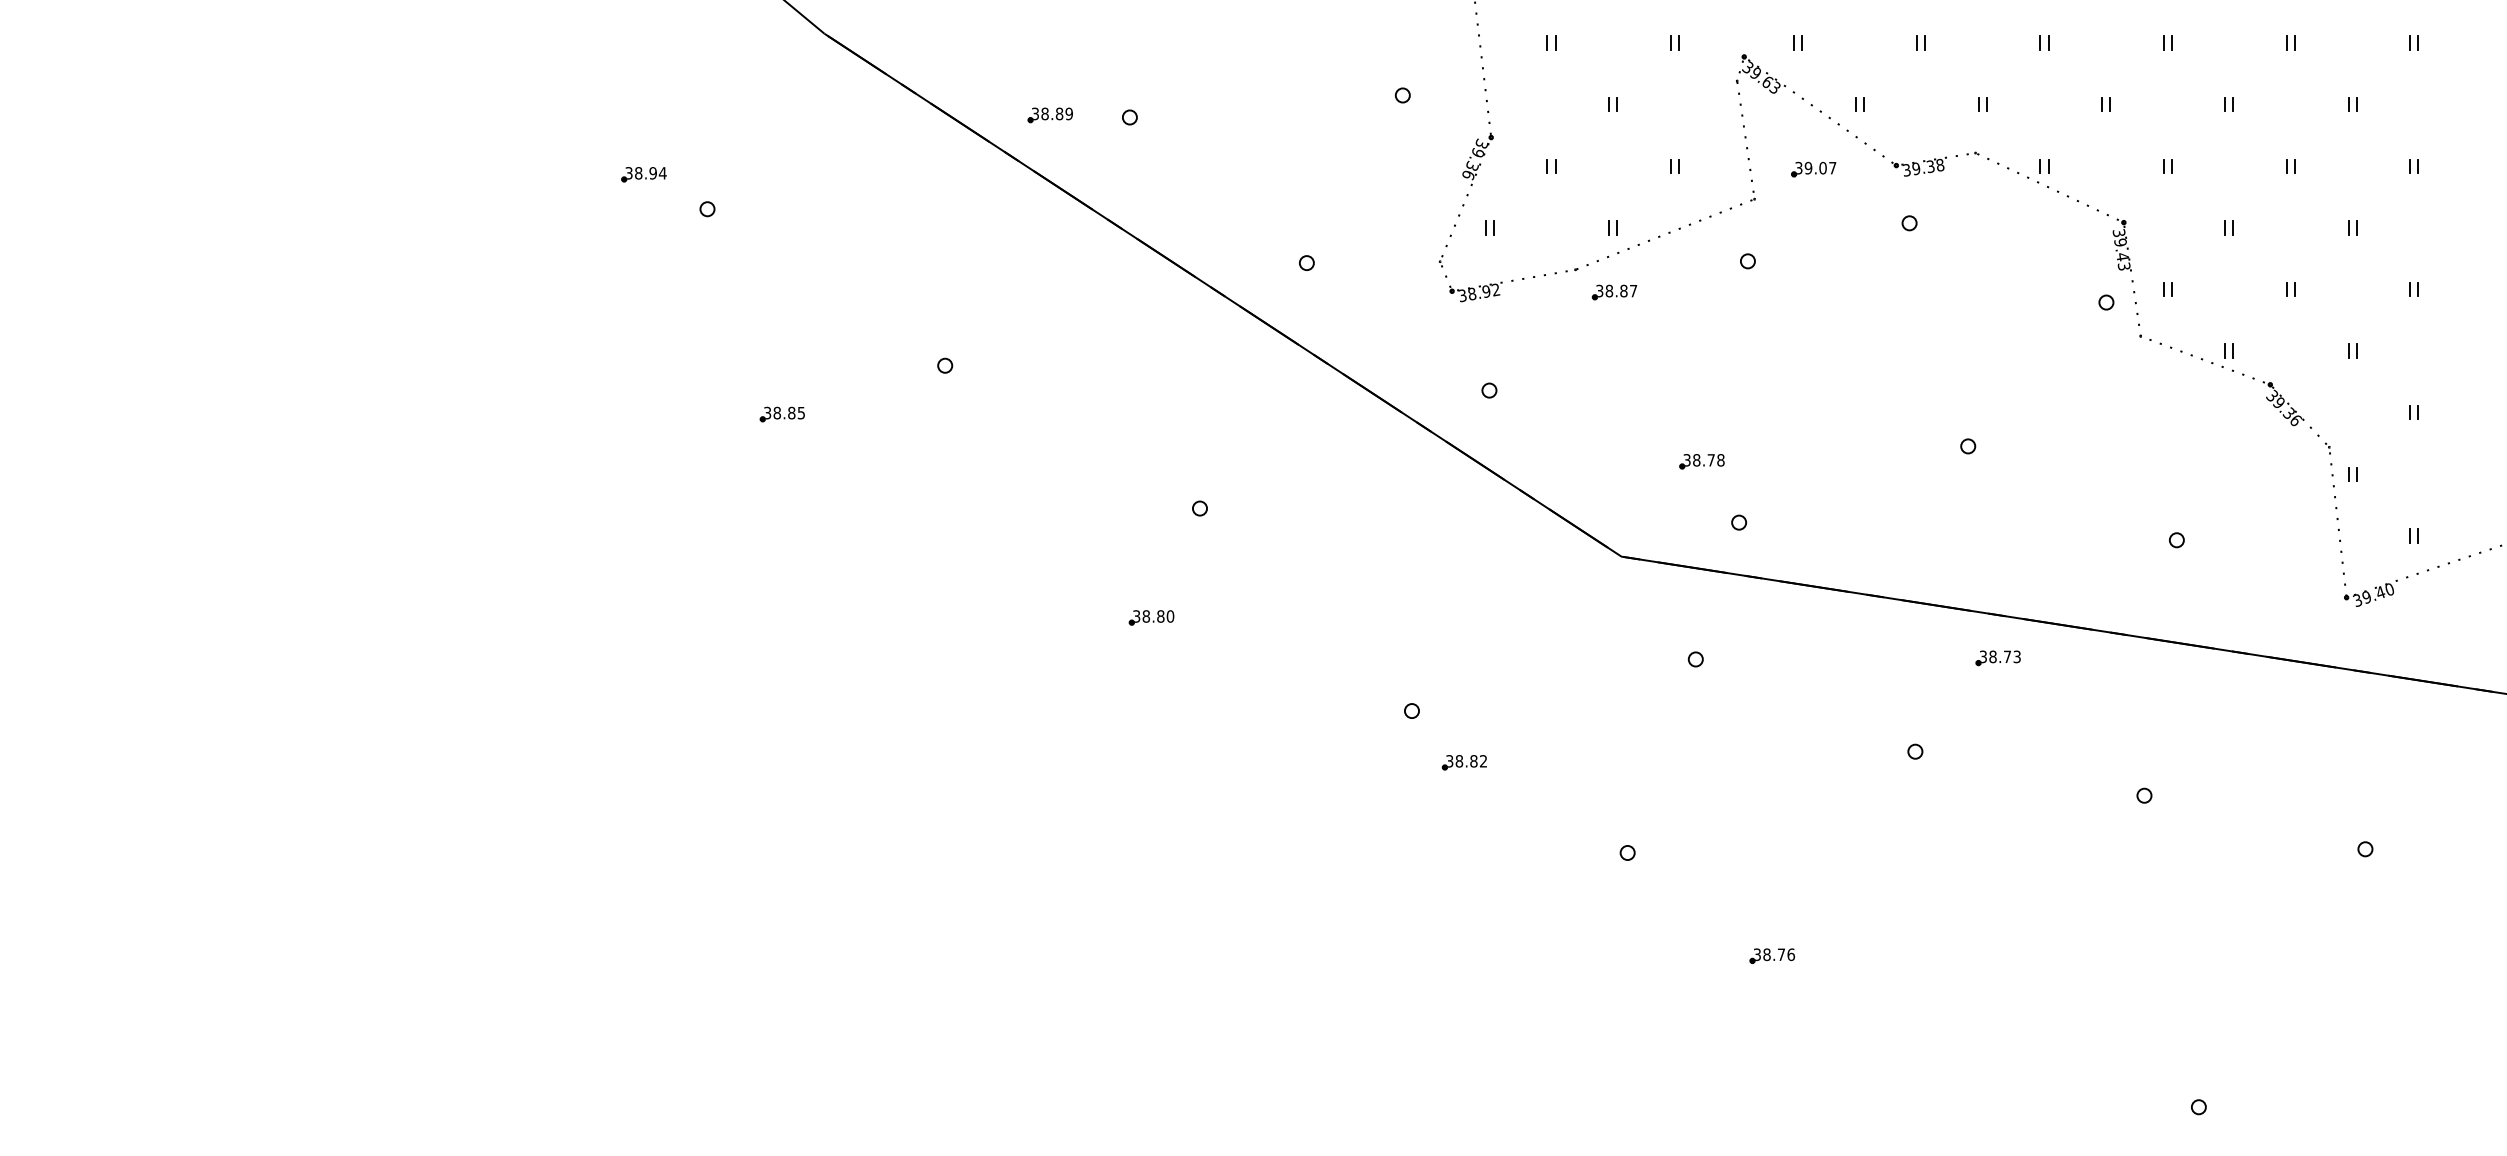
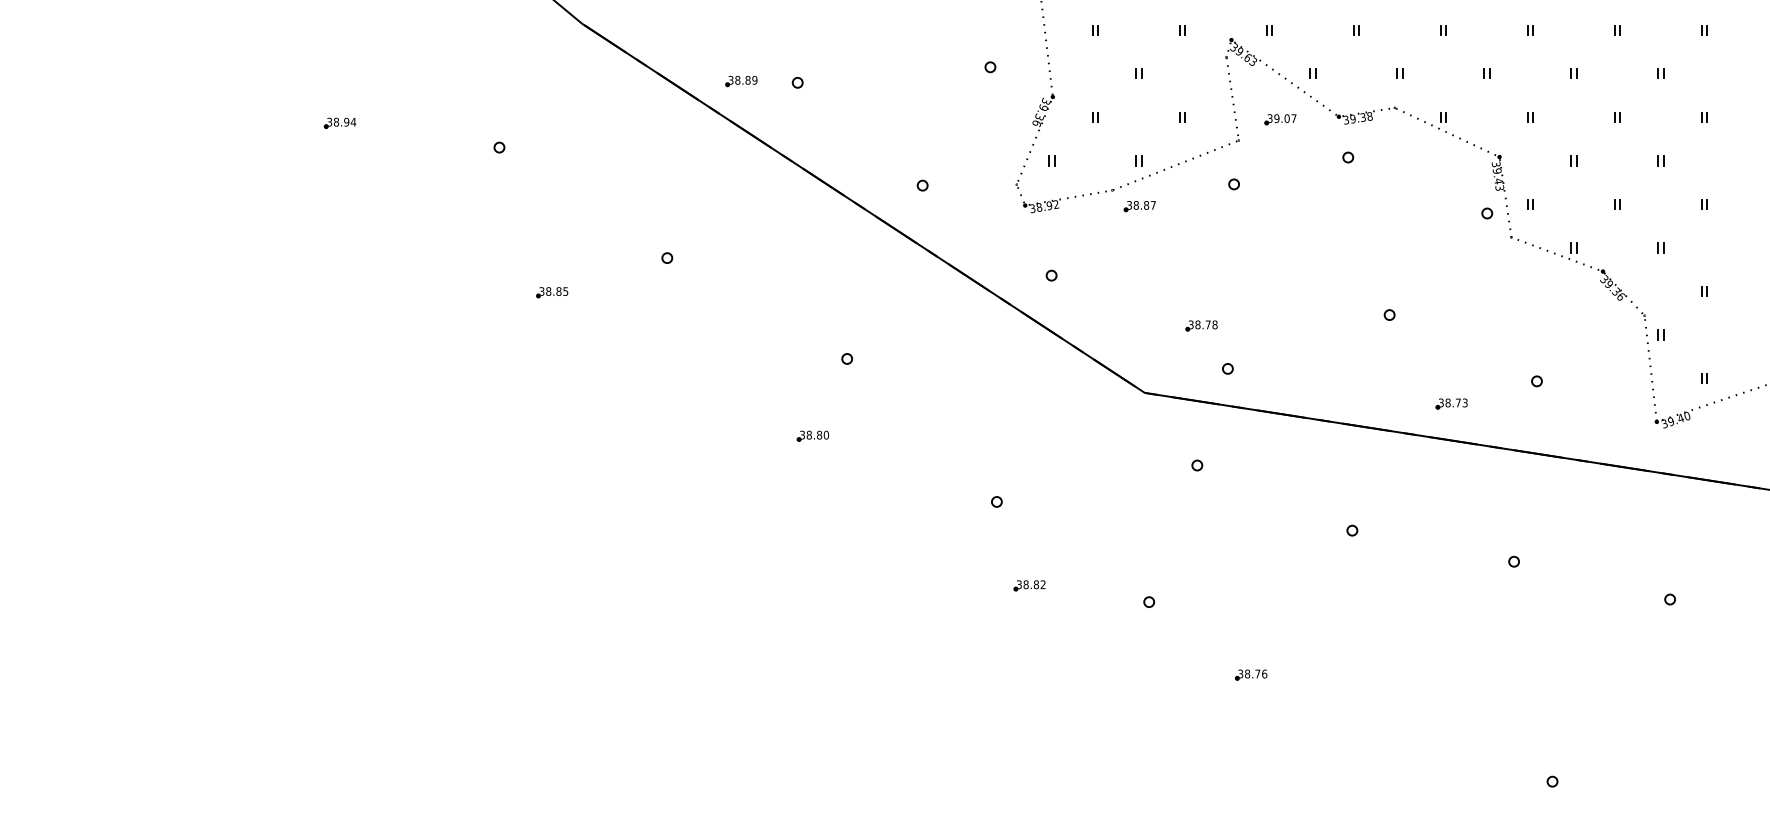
part: (643, 174) -> (339, 123), moved
part: (1997, 658) -> (1451, 404), moved
part: (1463, 762) -> (1029, 585), moved

